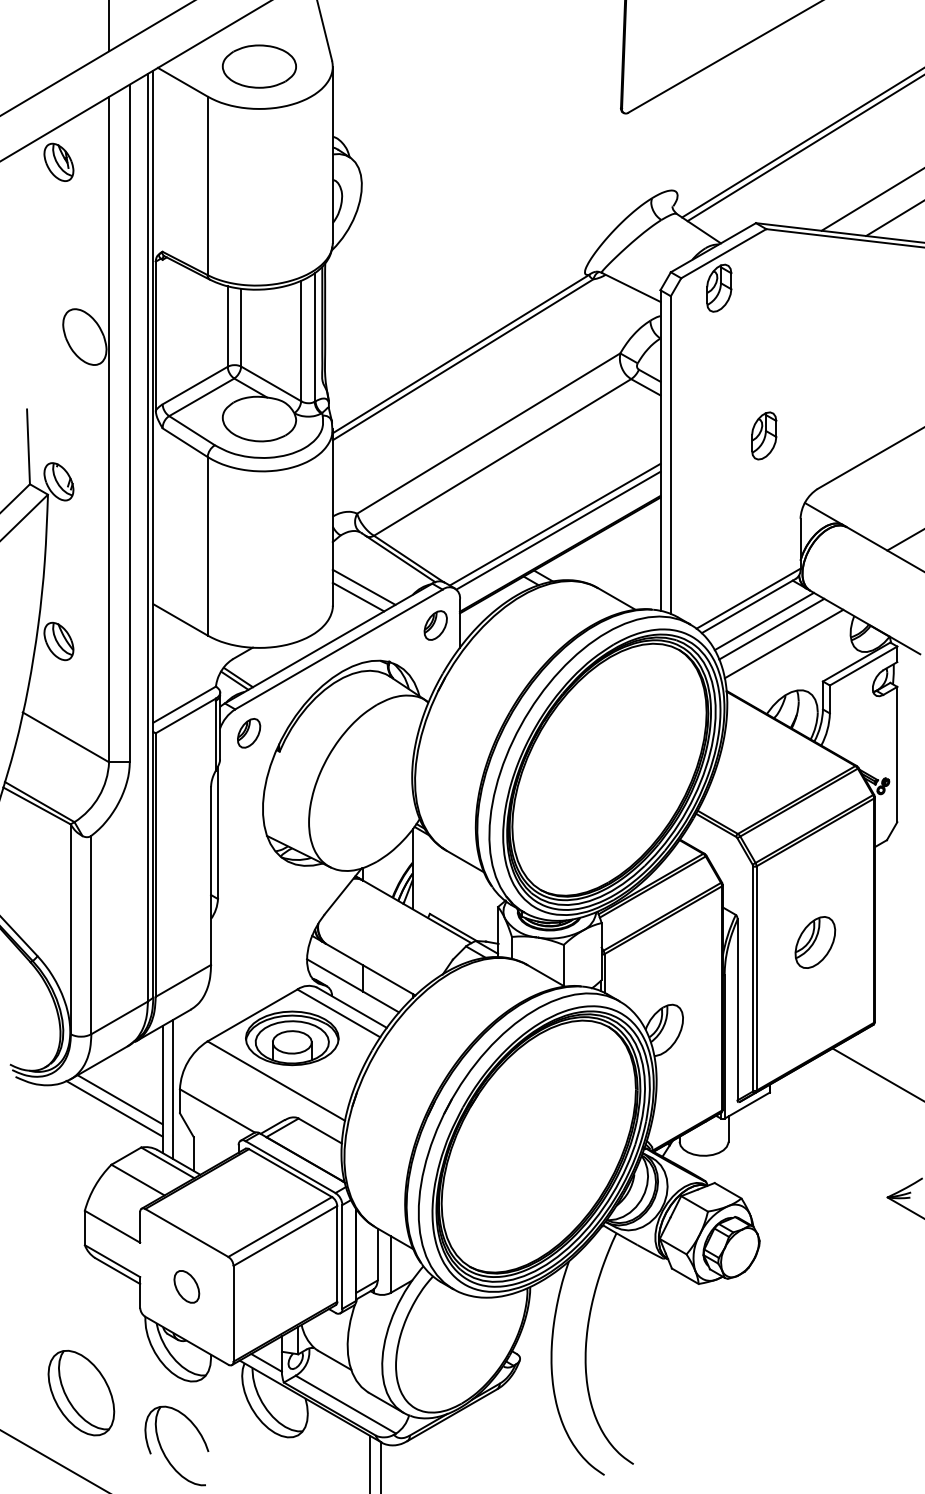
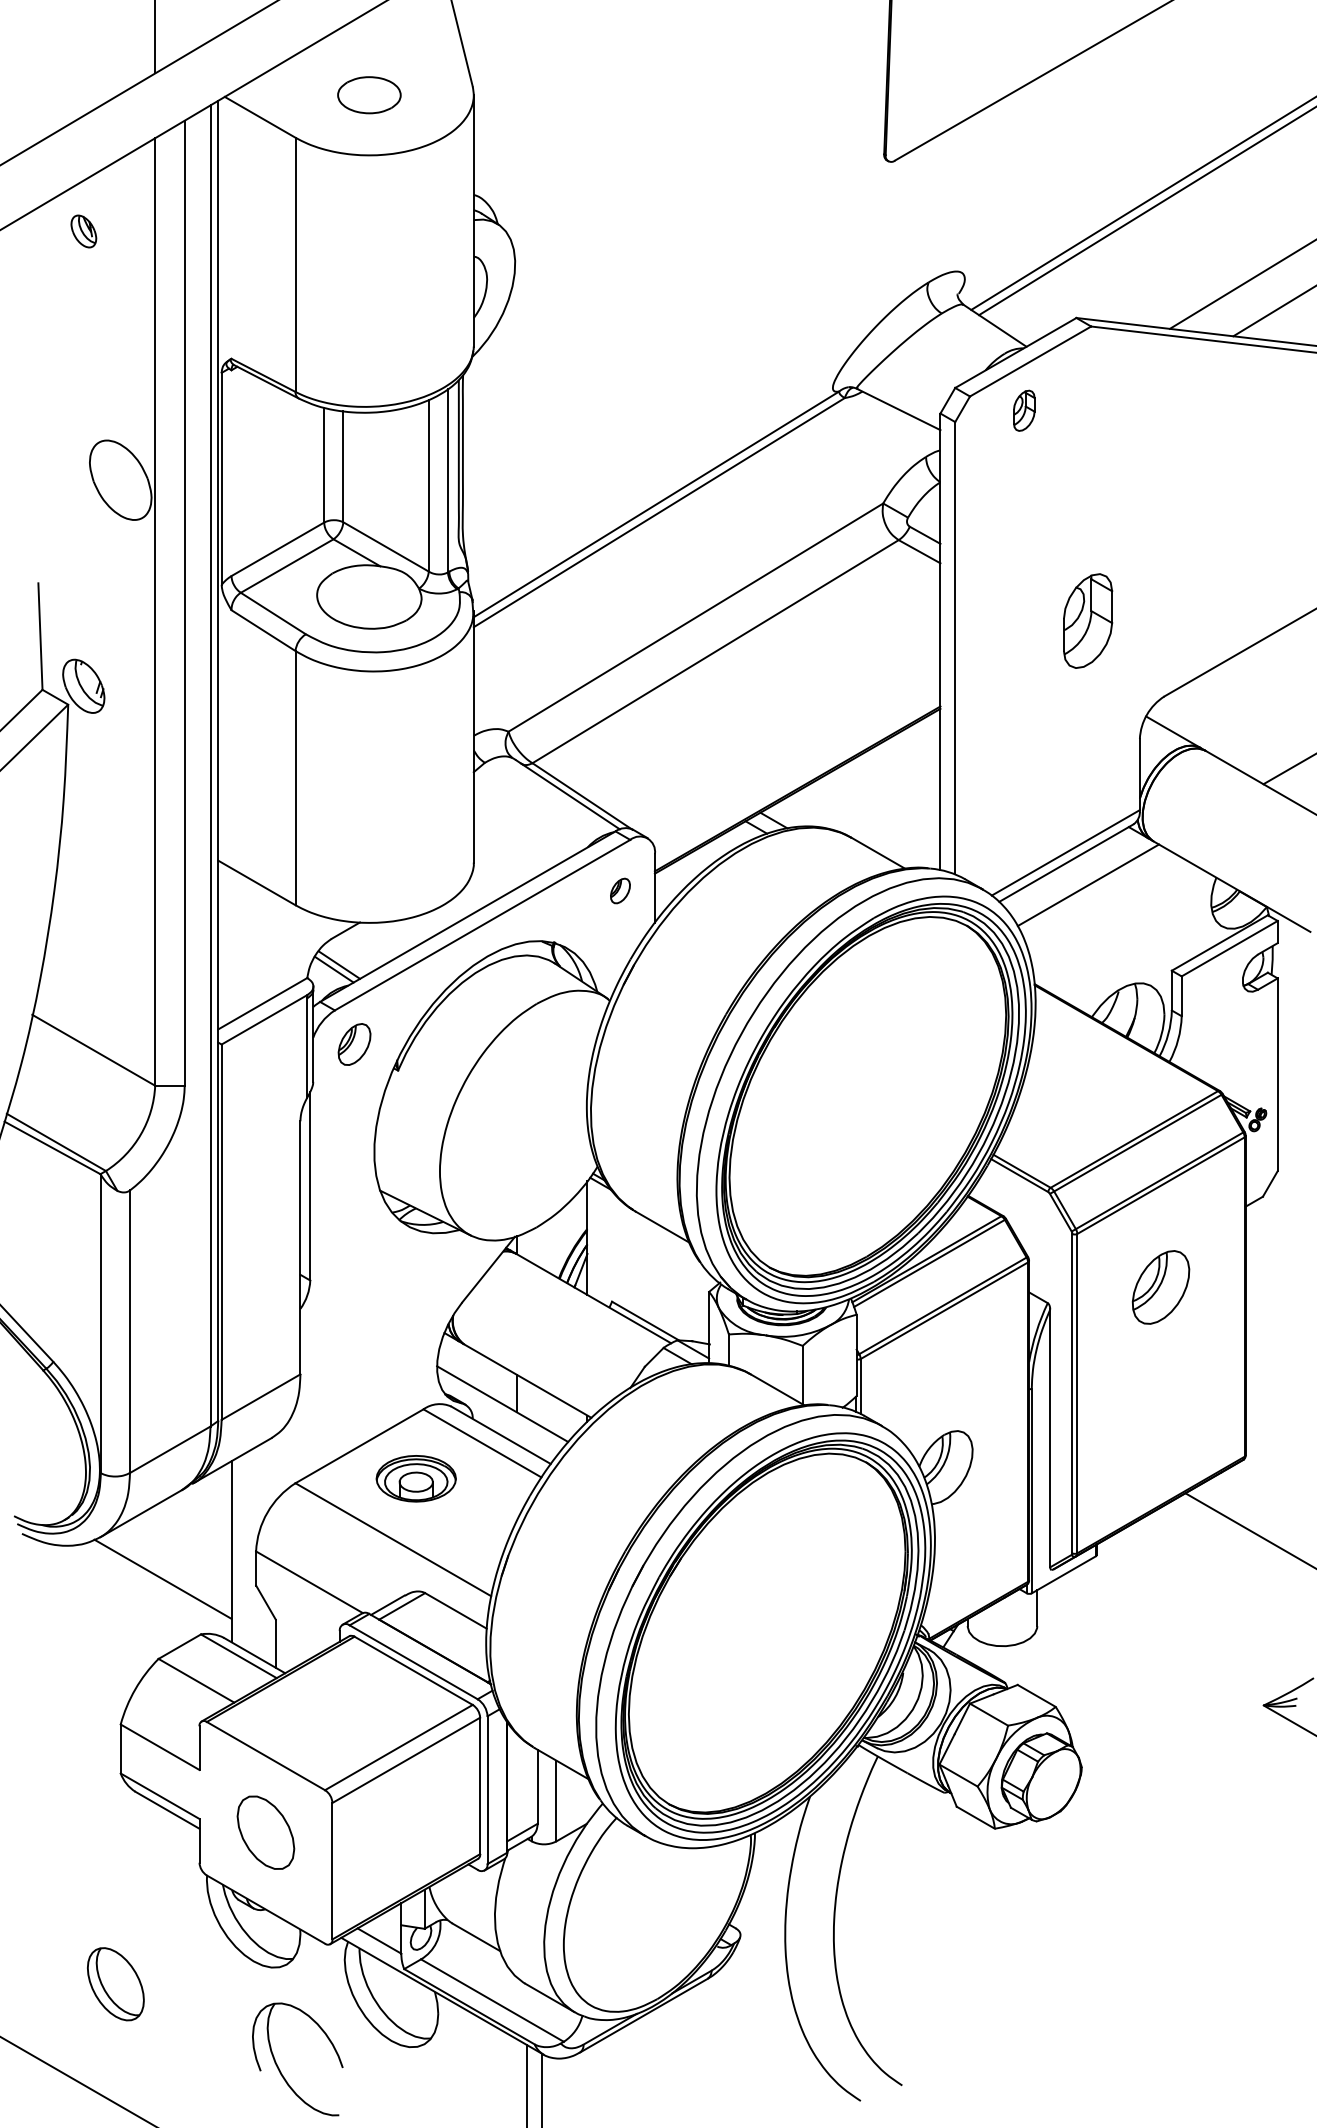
part: (259, 66) -> (369, 95), size x0.6
part: (58, 162) -> (83, 231), size x0.6
part: (719, 288) -> (1024, 410), size x0.6
part: (764, 435) -> (1088, 620), size x1.4
line: (555, 524) -> (790, 747), removed
line: (557, 530) -> (794, 755), removed
line: (364, 587) -> (518, 836), removed
line: (358, 597) -> (510, 850), removed
part: (435, 625) -> (620, 890), size x0.6
line: (771, 629) -> (1098, 896), removed
part: (58, 641) -> (83, 913), removed
line: (784, 644) -> (1116, 917), removed
part: (815, 942) -> (1160, 1287), moved
part: (292, 1038) -> (416, 1478), size x0.6
line: (173, 1089) -> (246, 1551), removed
line: (119, 1099) -> (170, 1566), removed
part: (186, 1286) -> (265, 1832), size x1.6
part: (81, 1393) -> (115, 1984), size x0.6
part: (164, 1452) -> (279, 2068), moved

